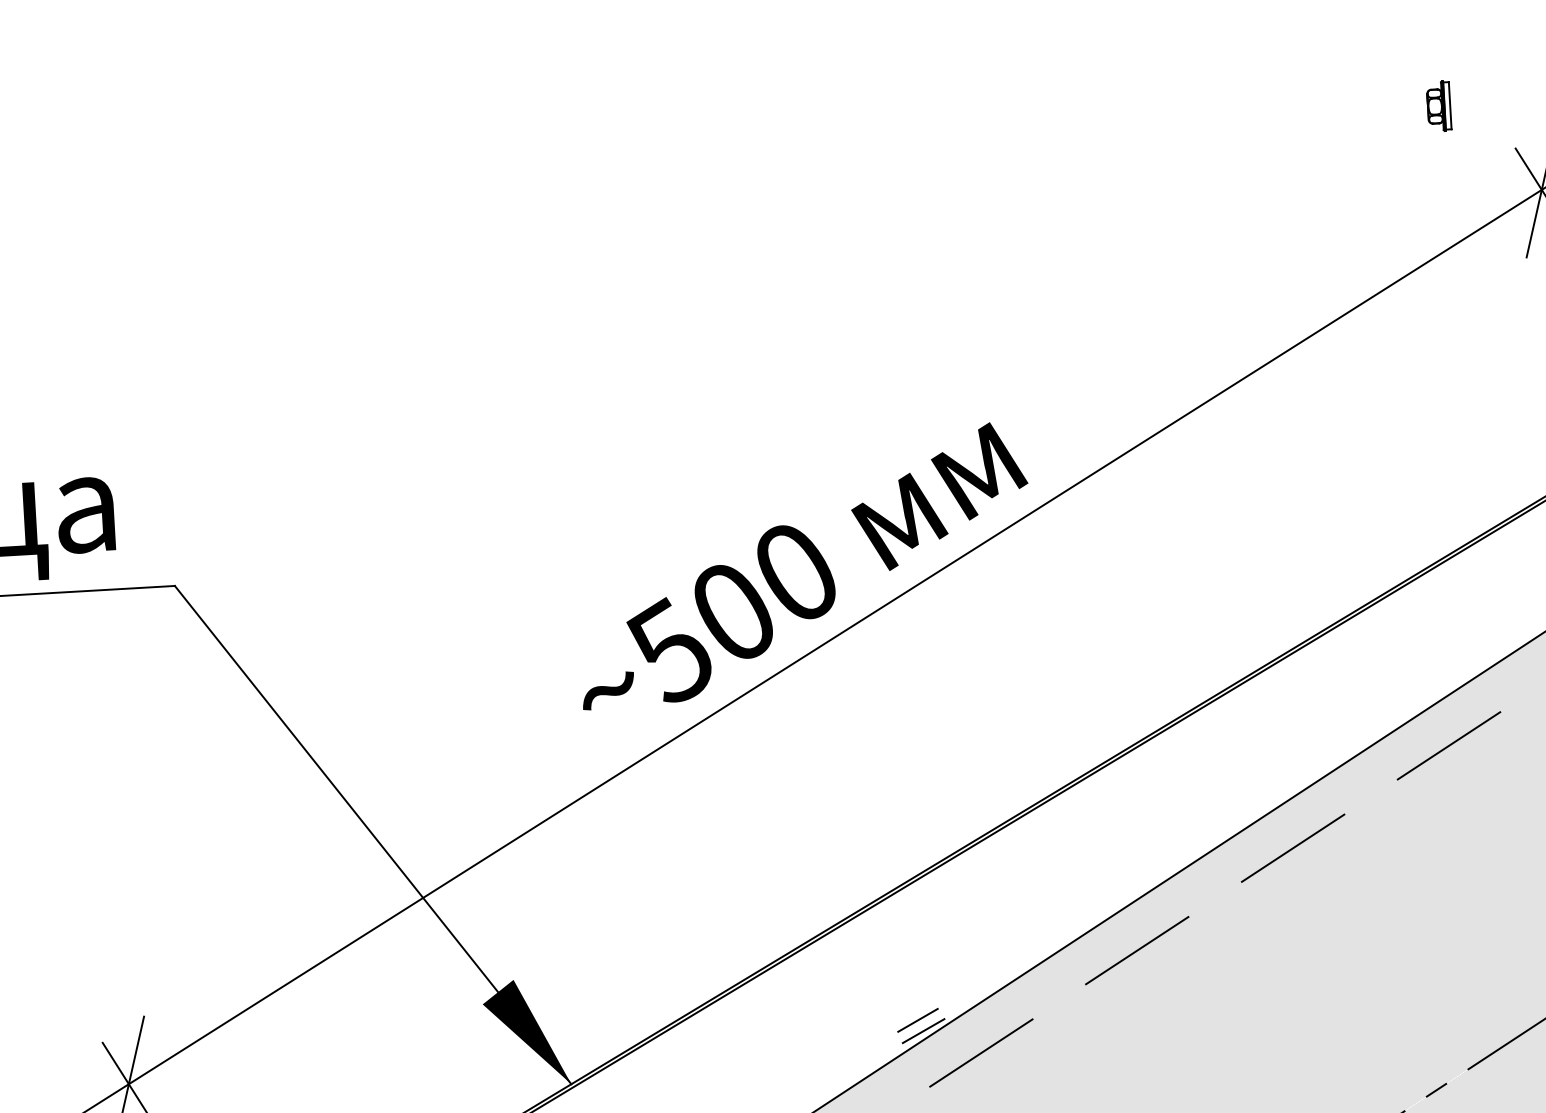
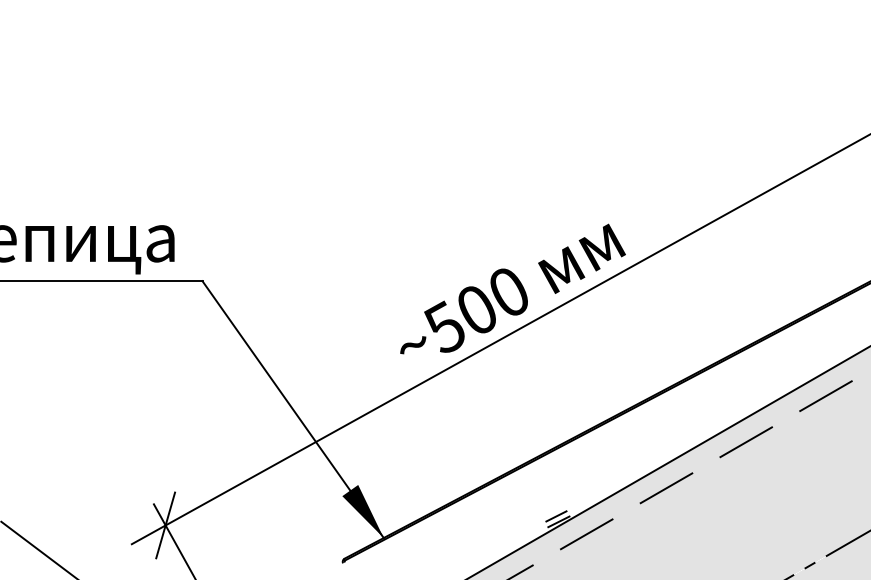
part: (1437, 106) -> (838, 80), removed

